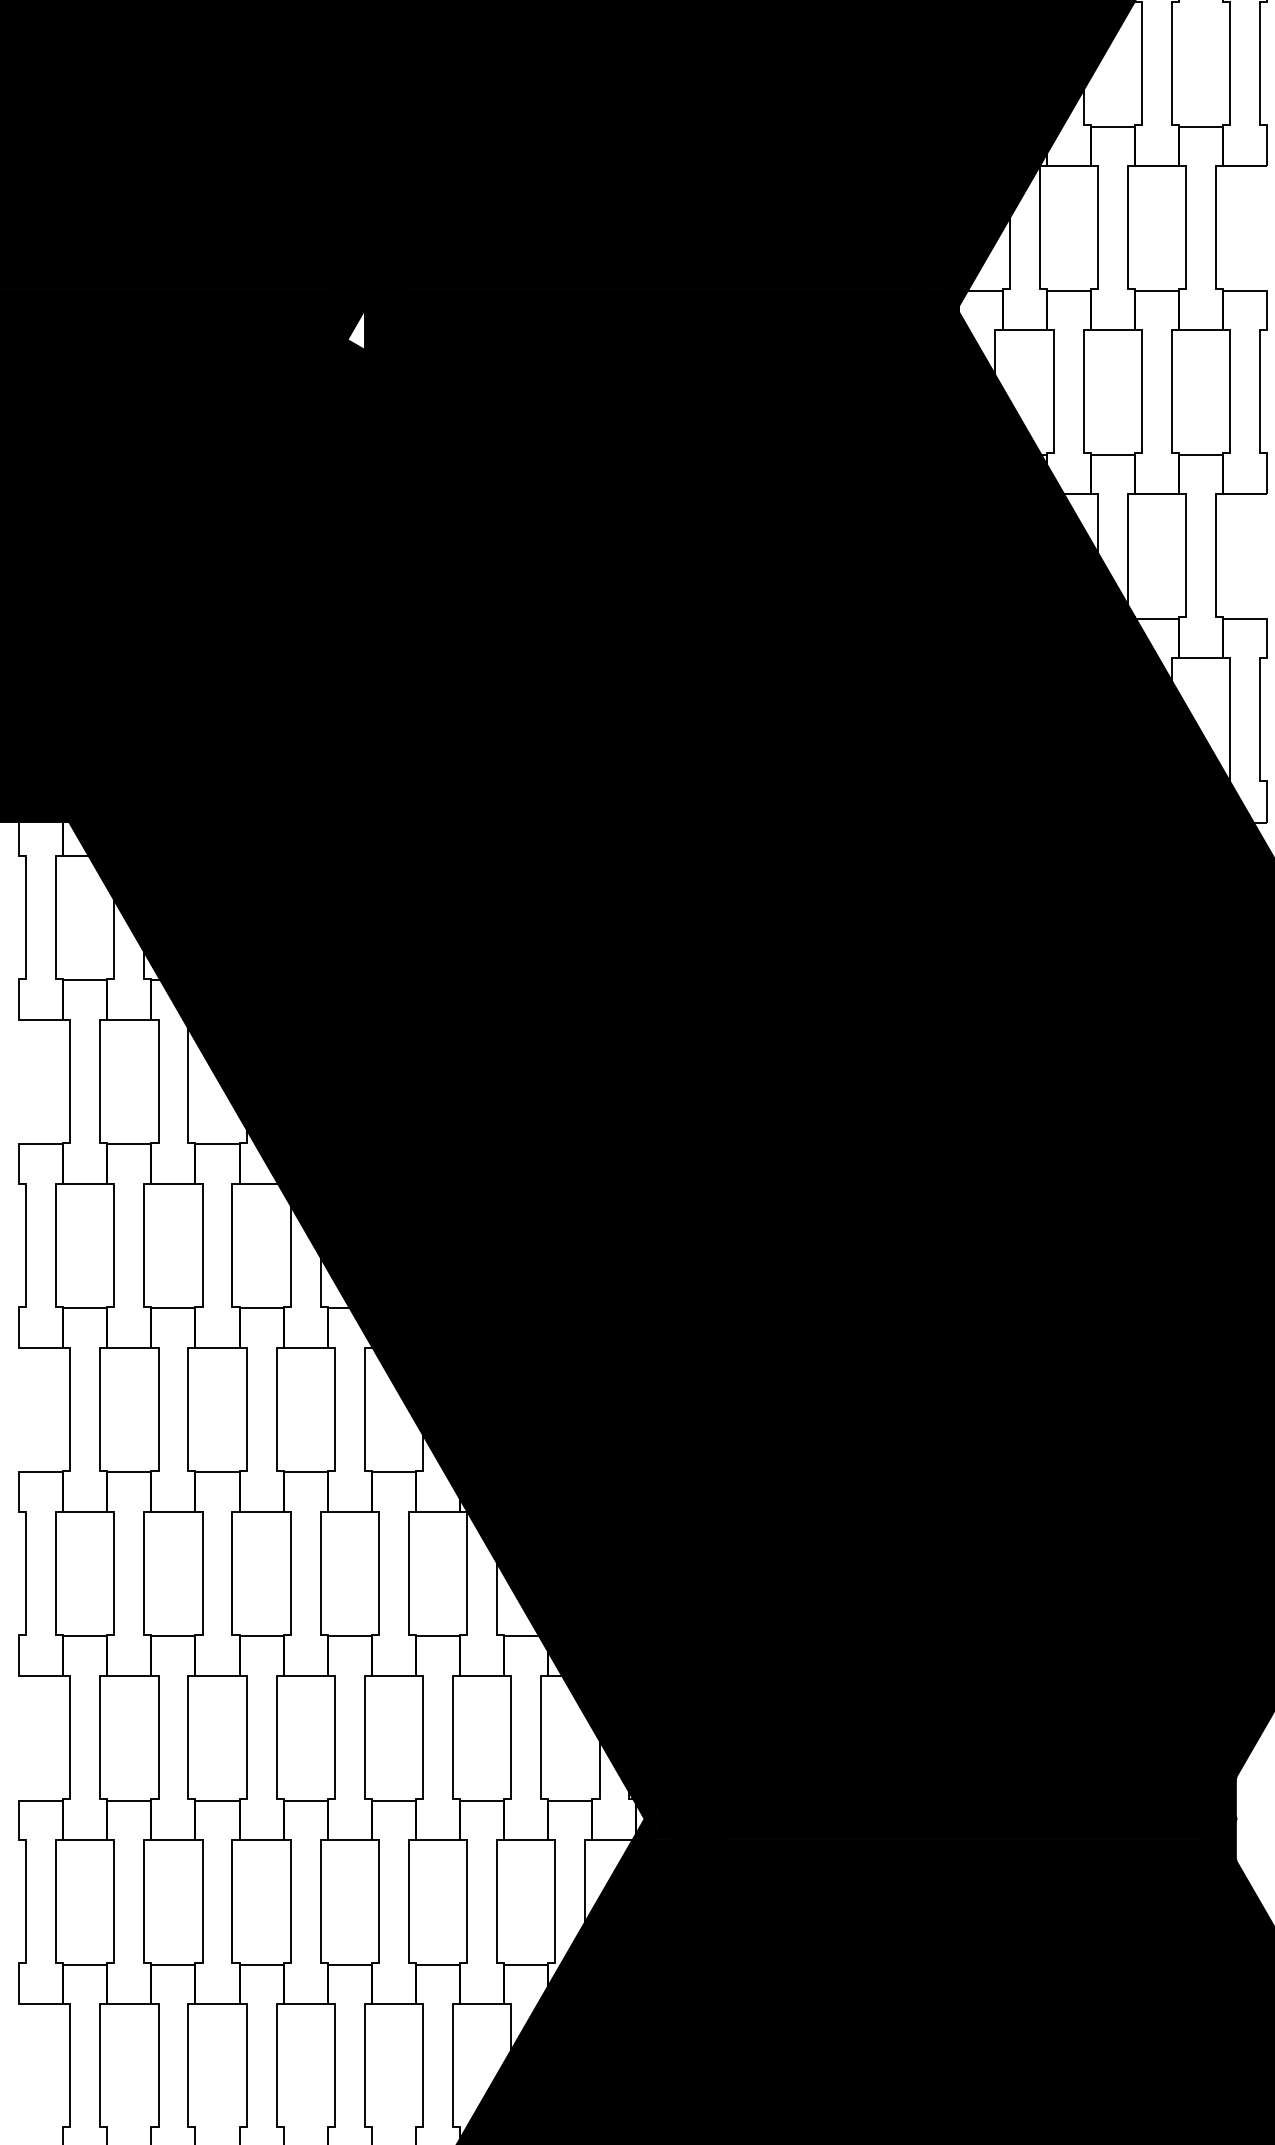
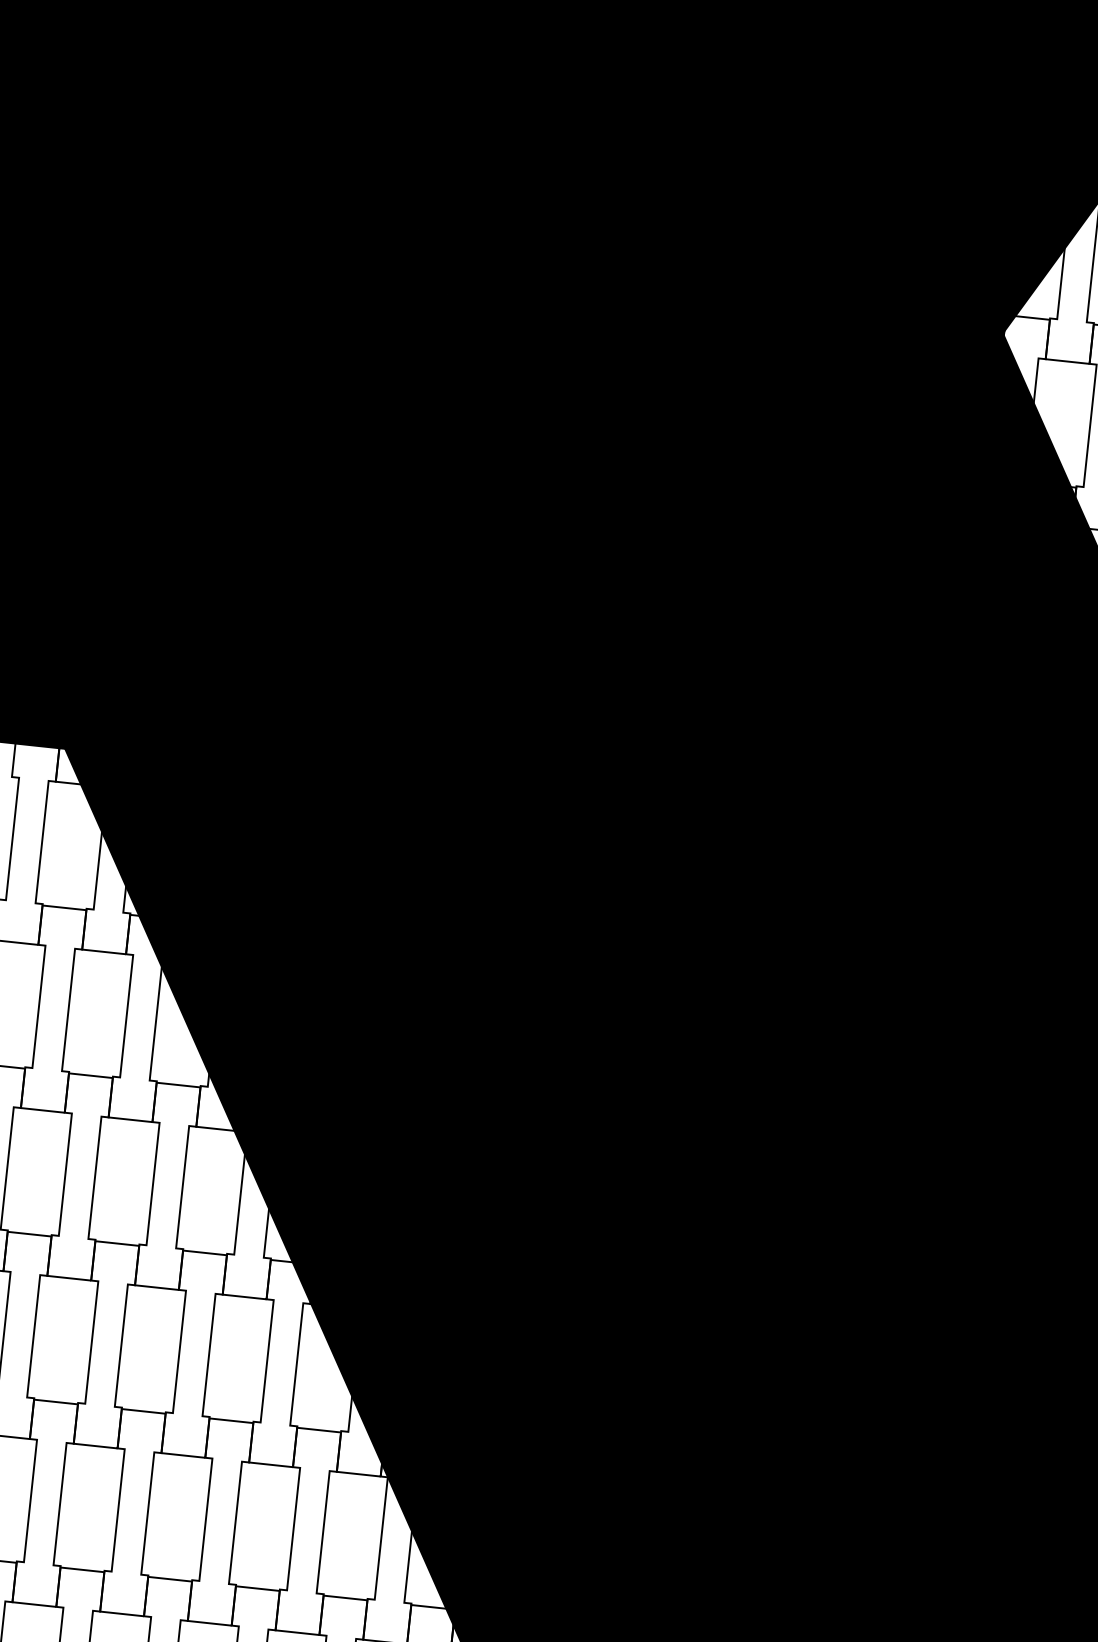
fill: (356, 329) -> (403, 289), added

